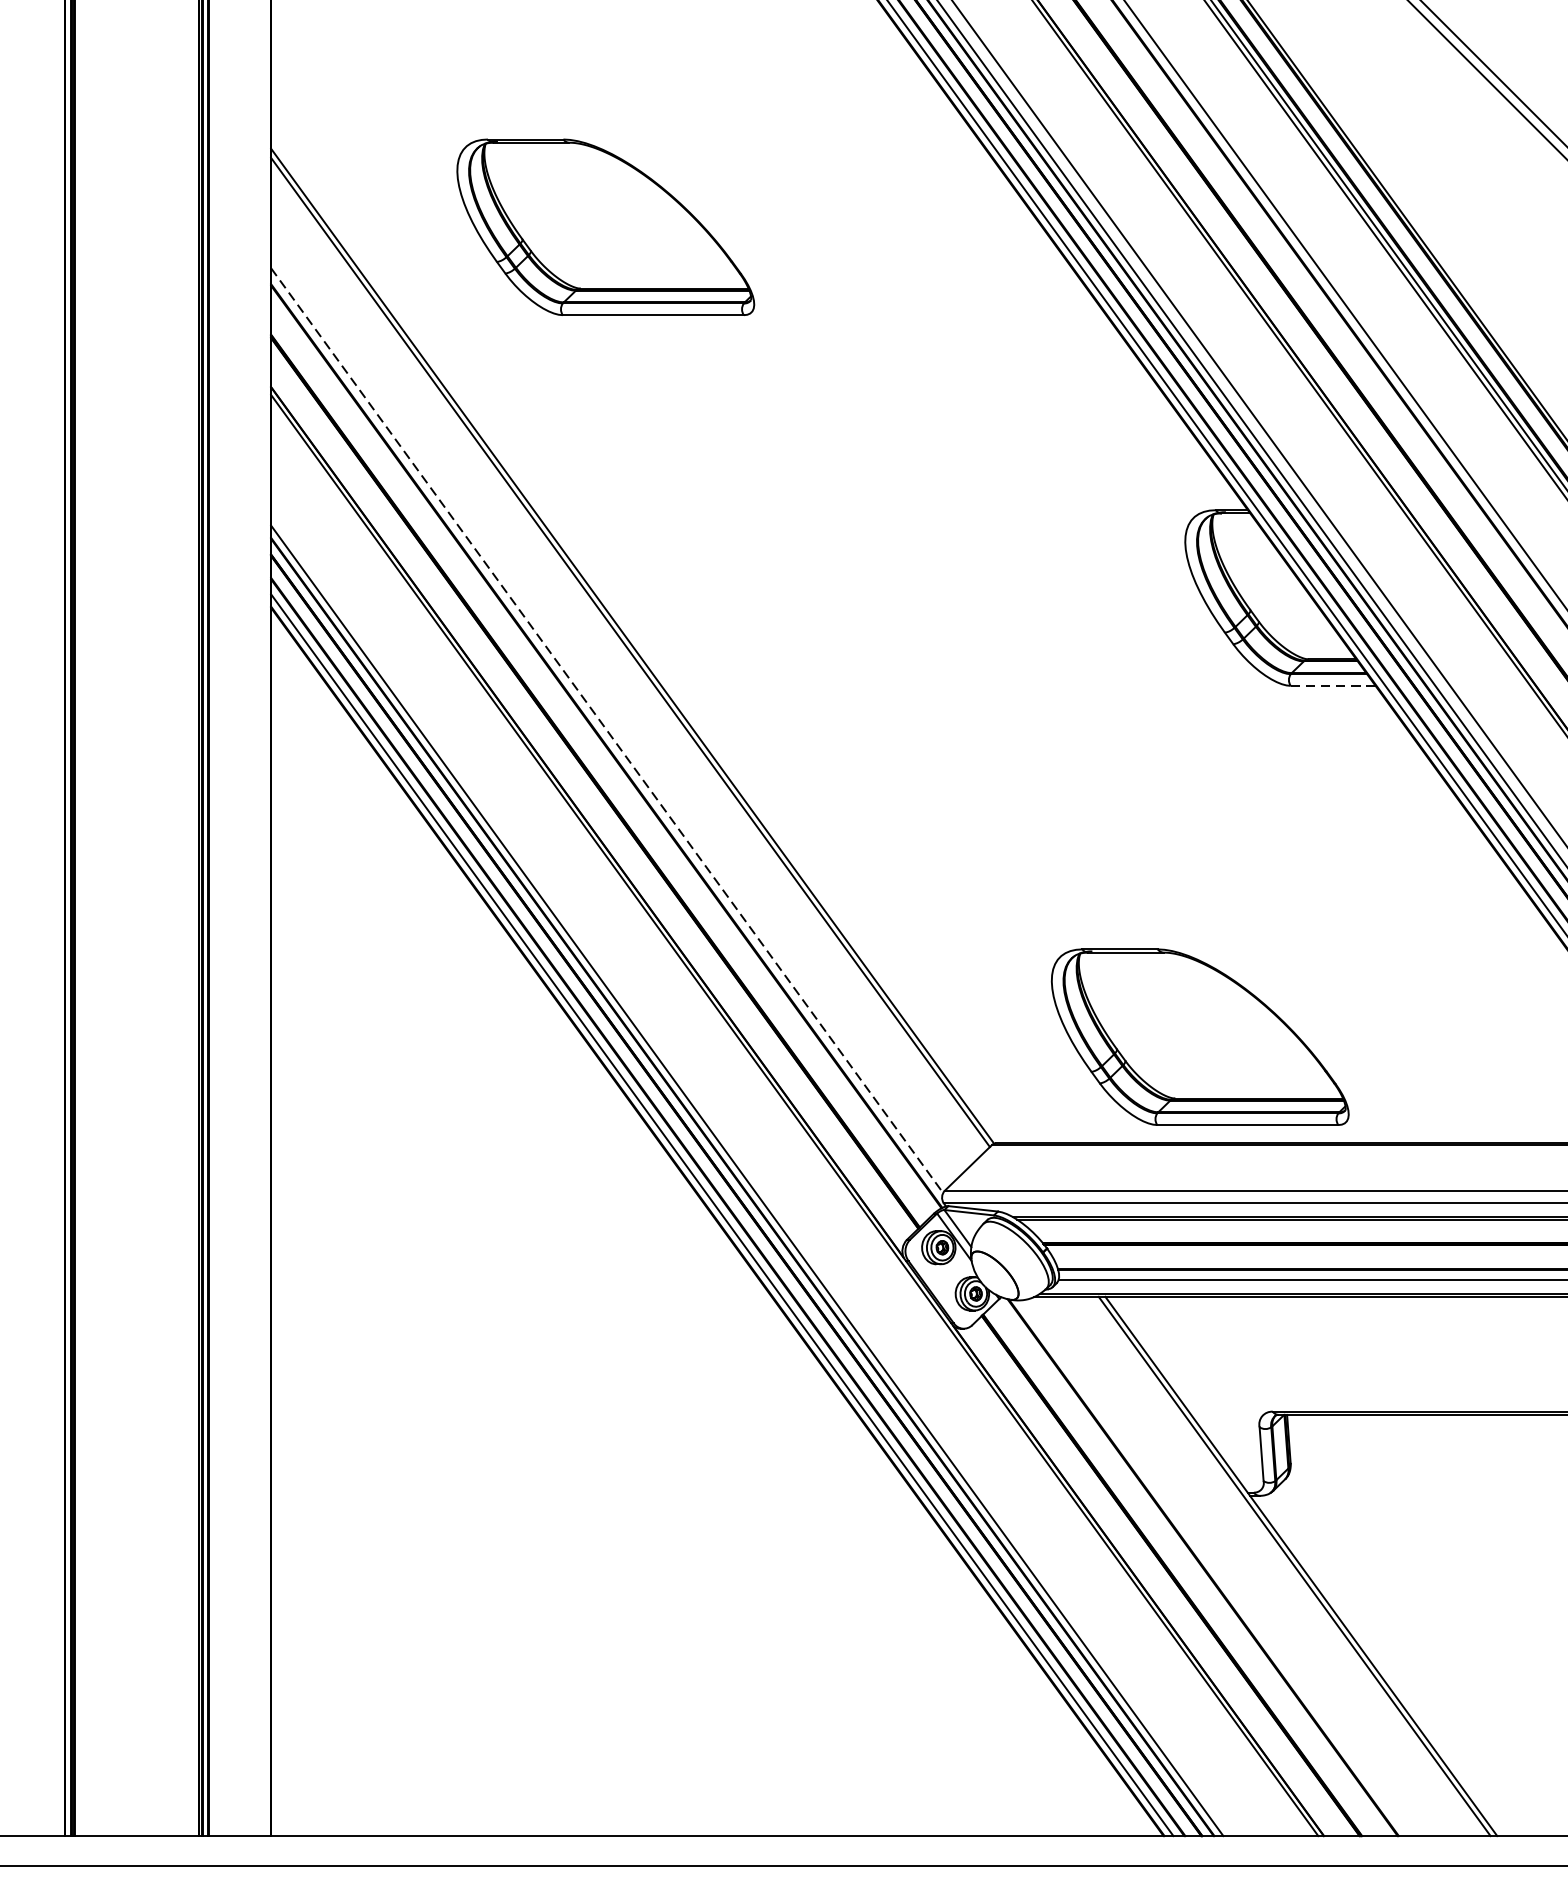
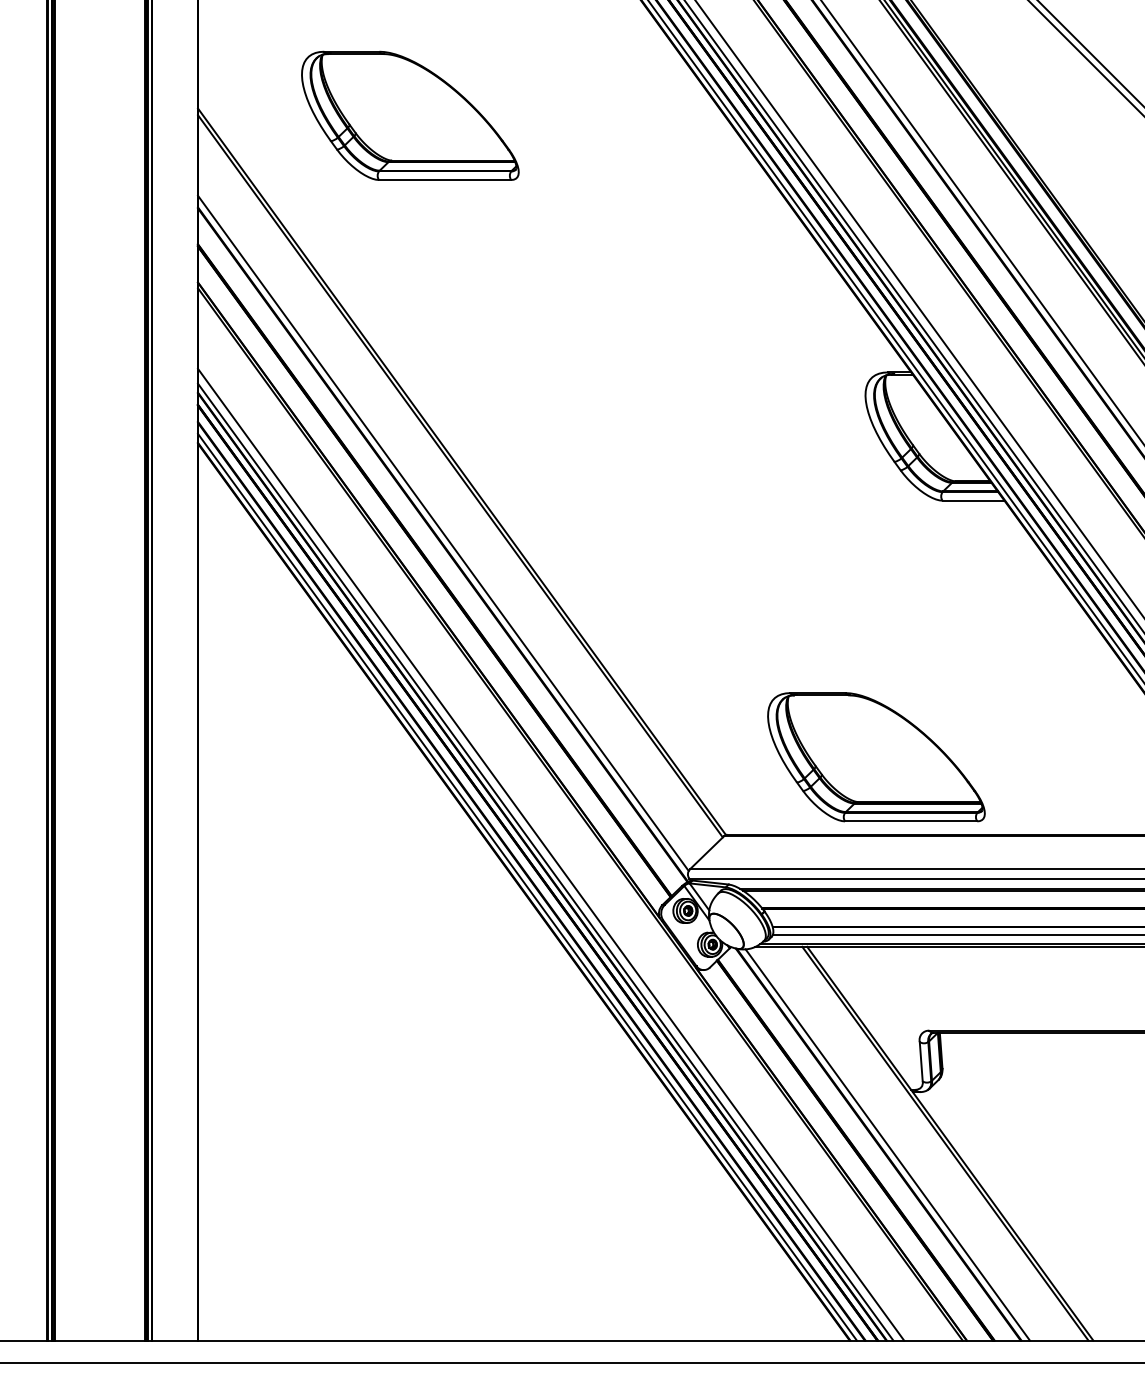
part: (605, 226) -> (410, 115), moved
line: (1333, 685) -> (973, 500), dashed -> solid
line: (607, 730) -> (443, 533), dashed -> solid
line: (755, 1170) -> (551, 854), added
line: (1215, 1567) -> (887, 1144), added

